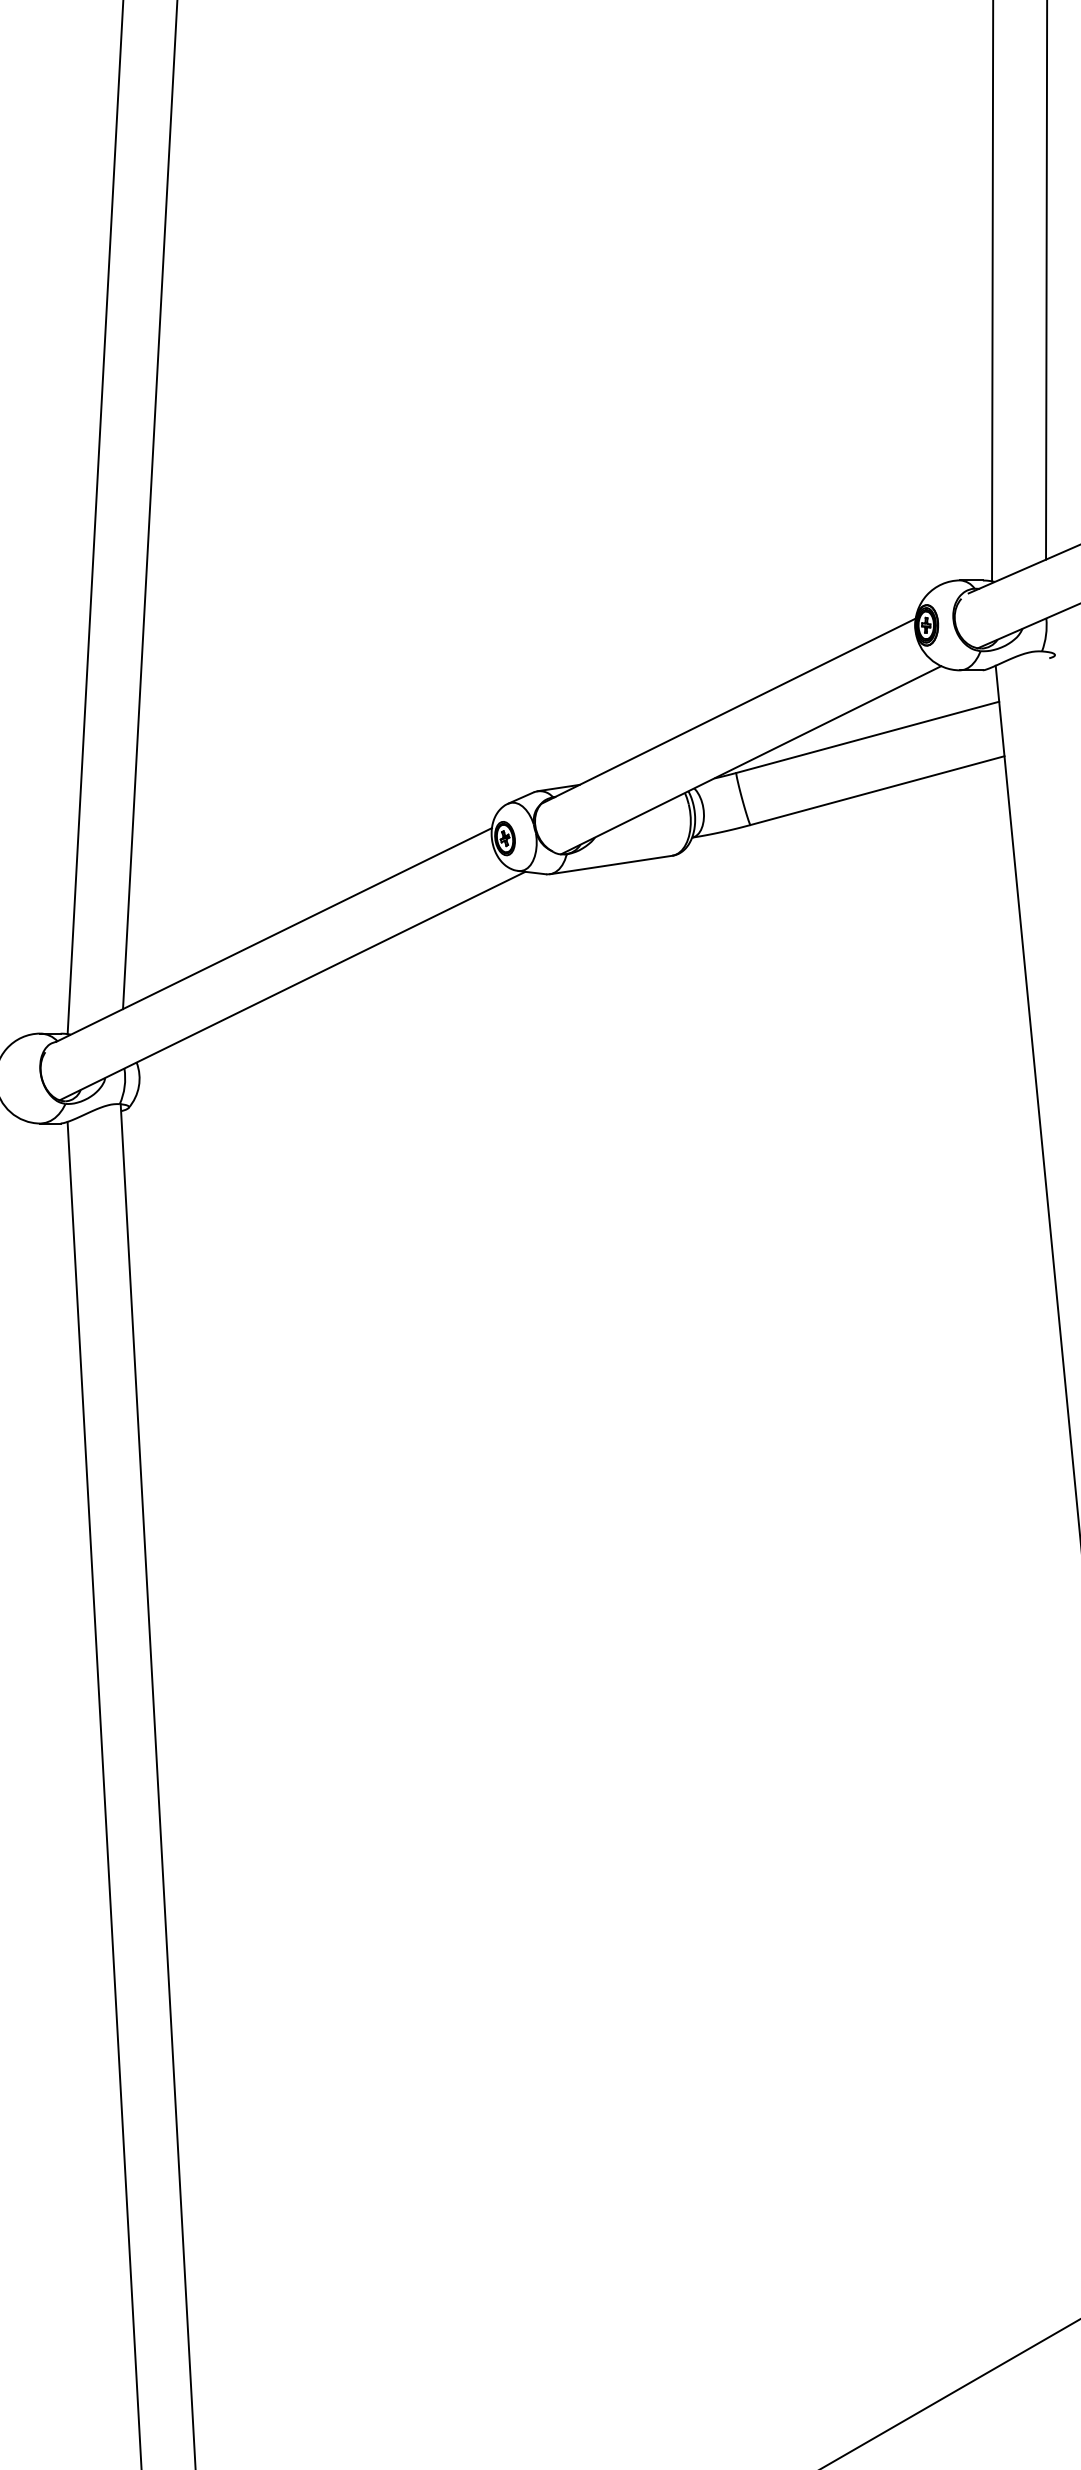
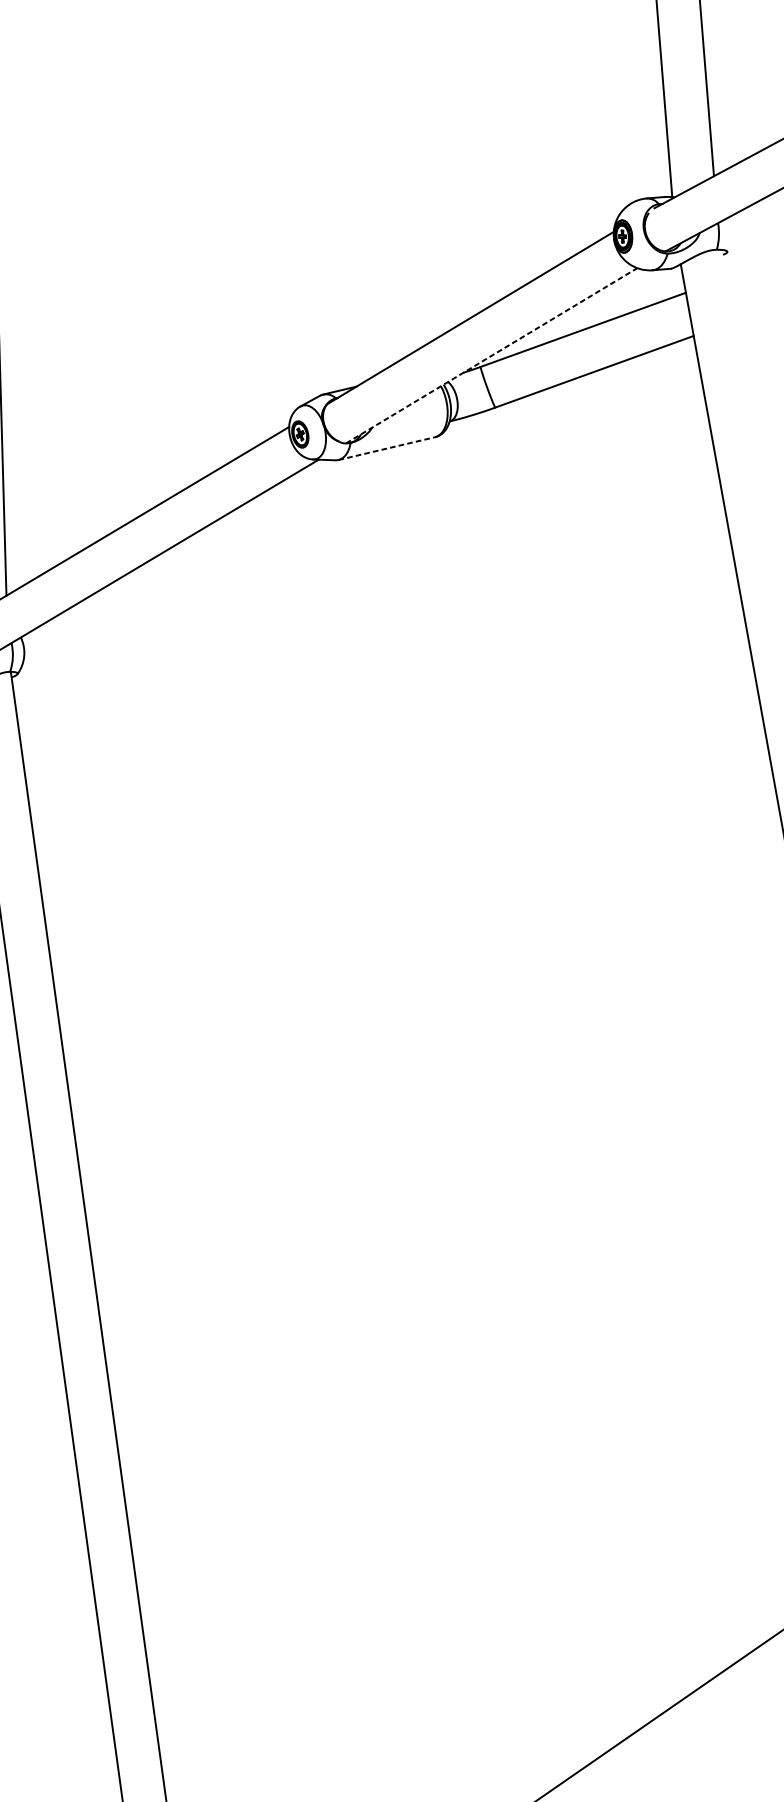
line: (751, 760) -> (491, 355), solid -> dashed
line: (611, 865) -> (387, 448), solid -> dashed

